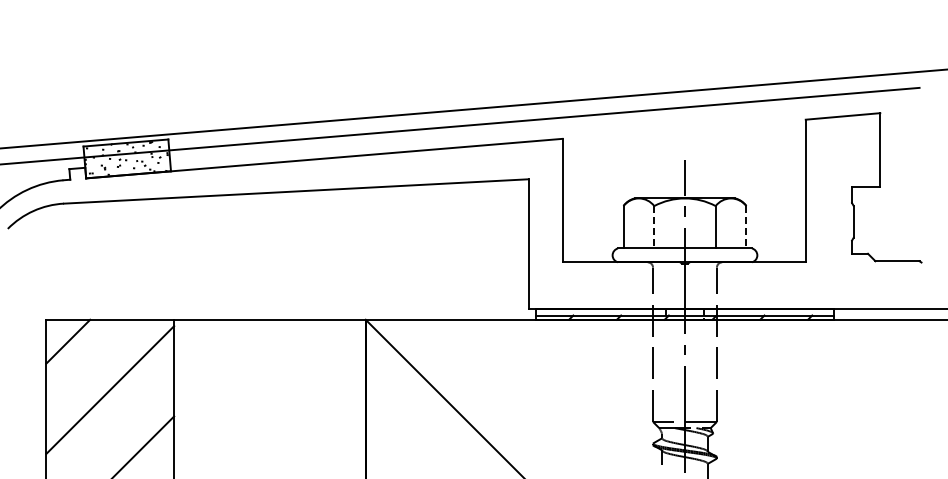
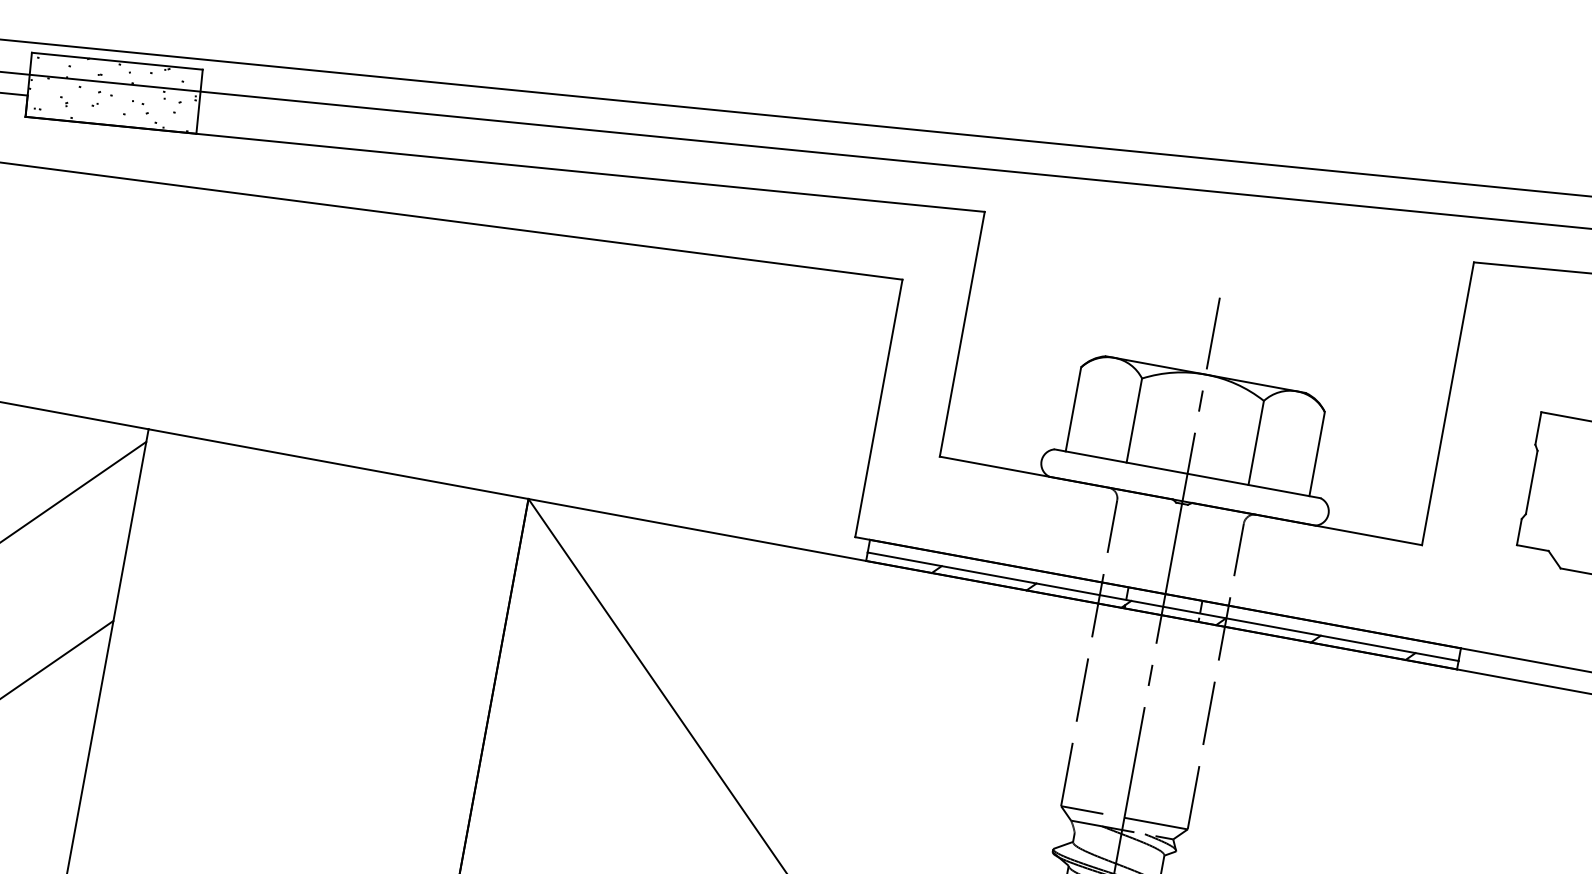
line: (654, 227) -> (1134, 421), dashed -> solid
line: (746, 227) -> (1317, 454), dashed -> solid

